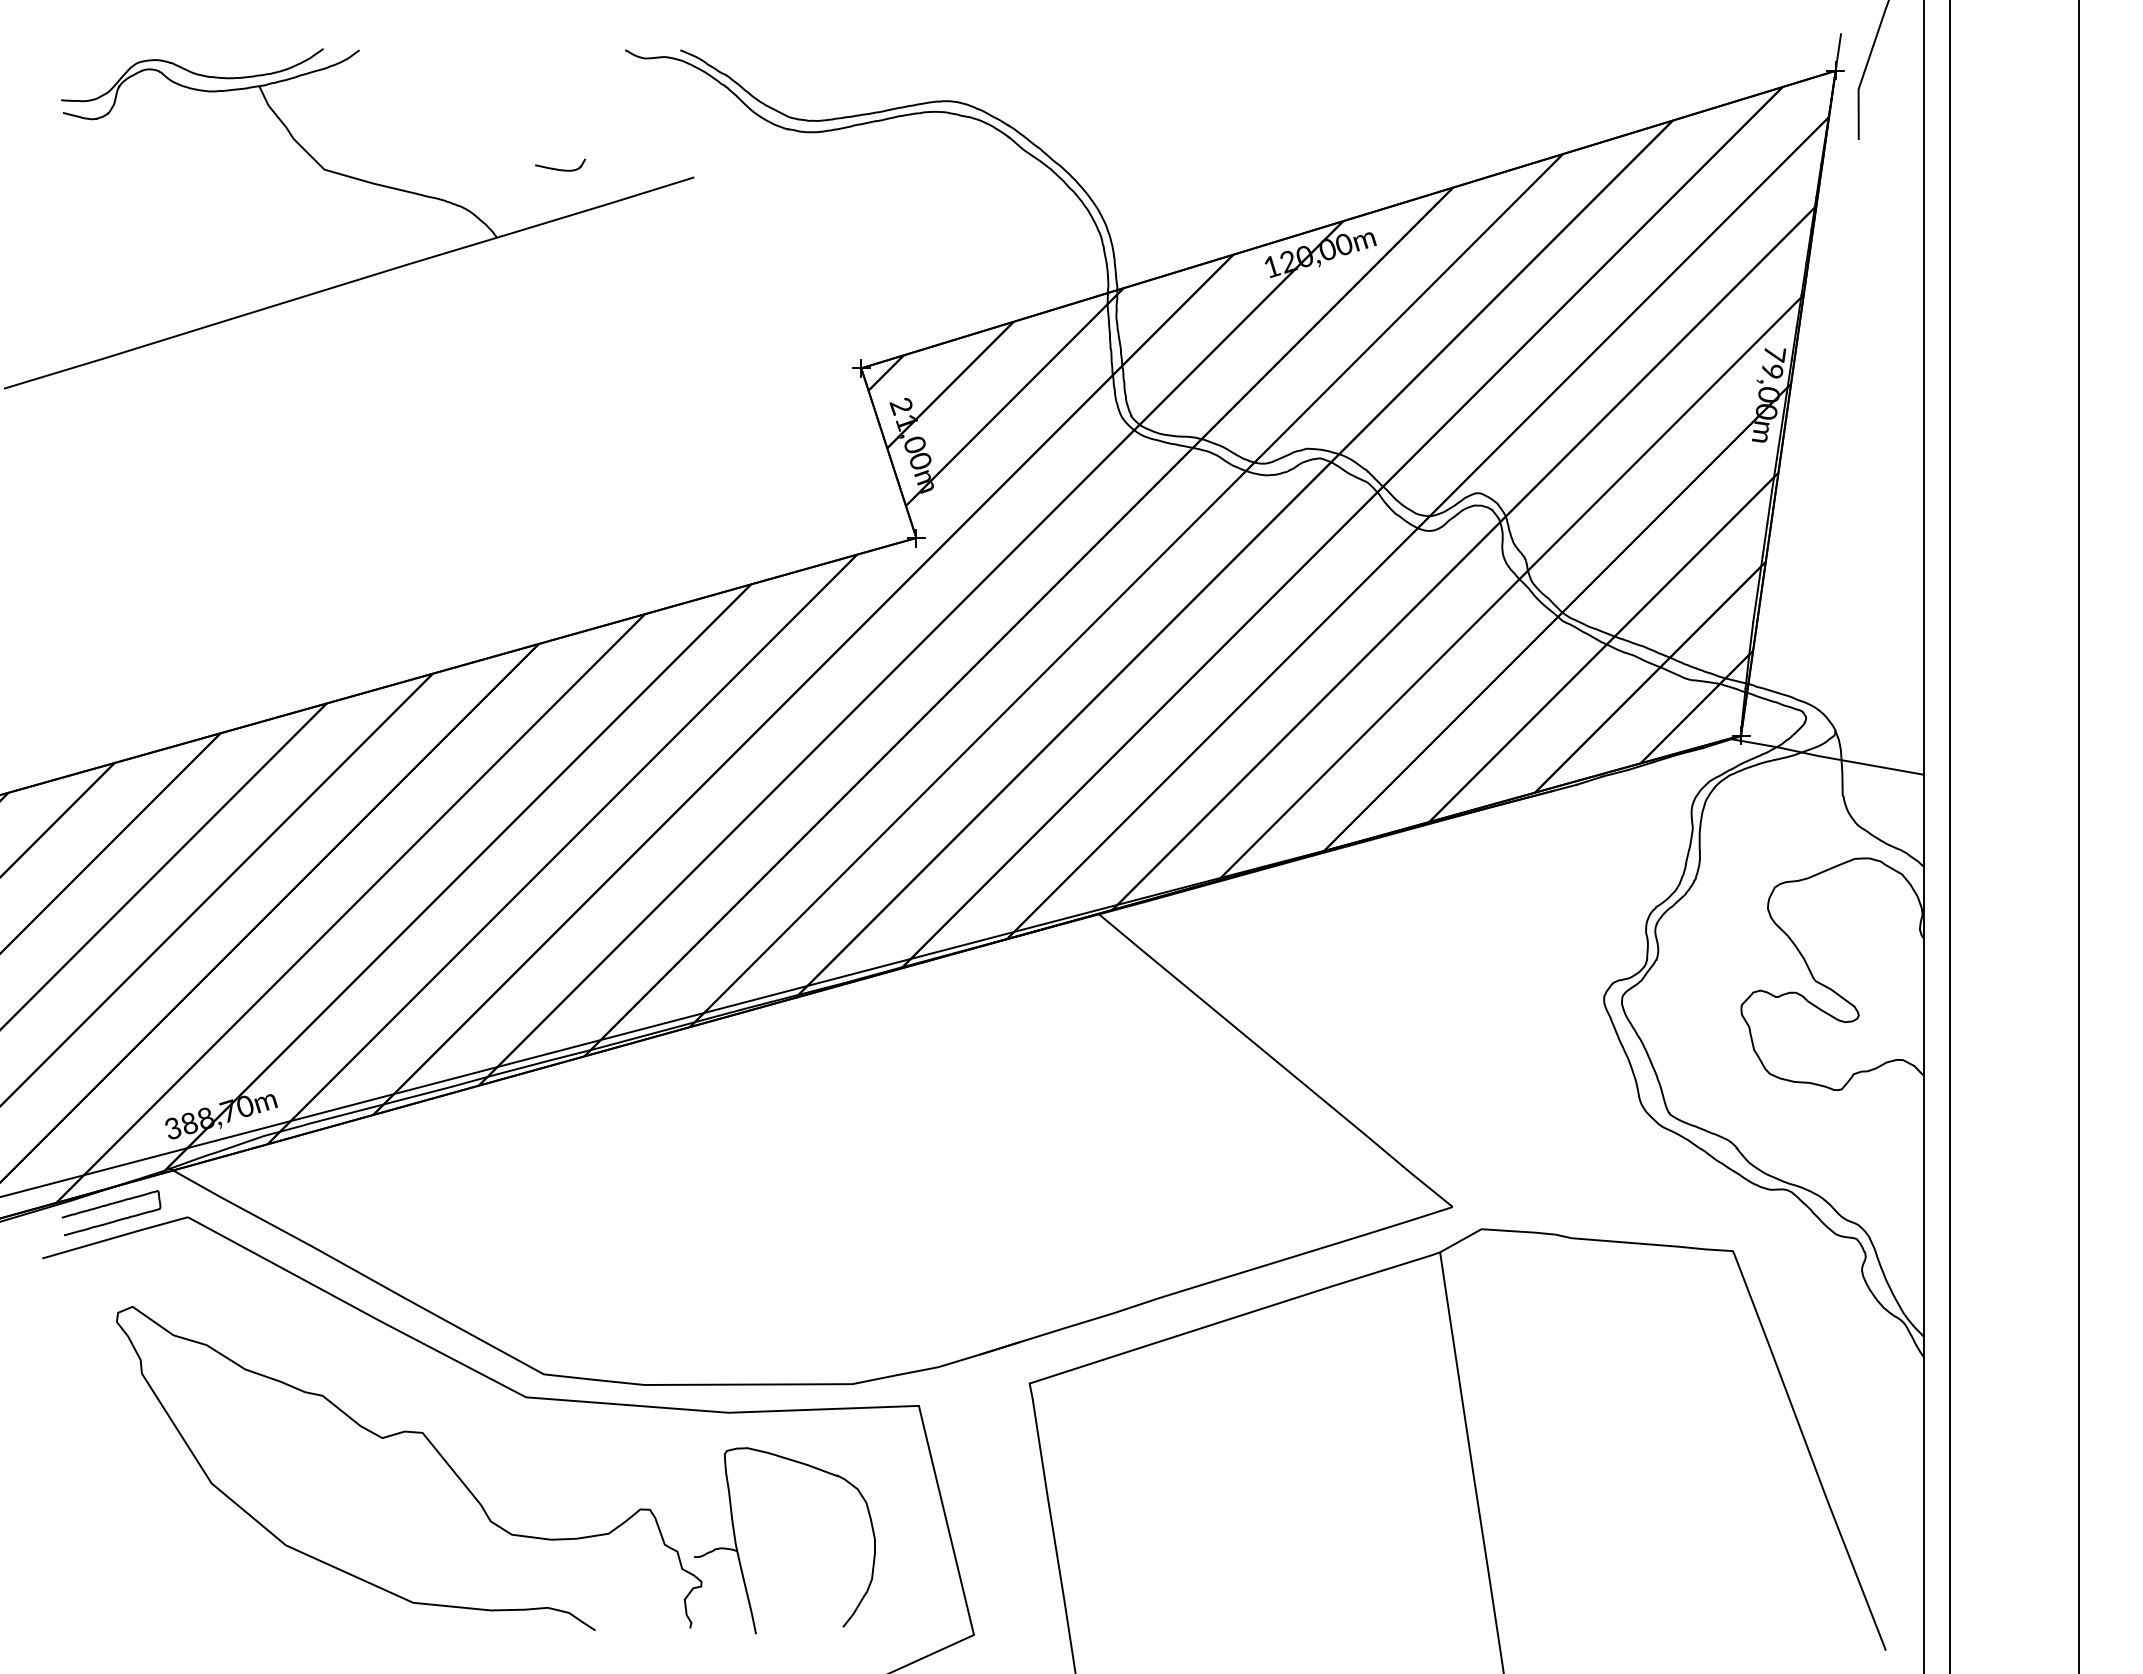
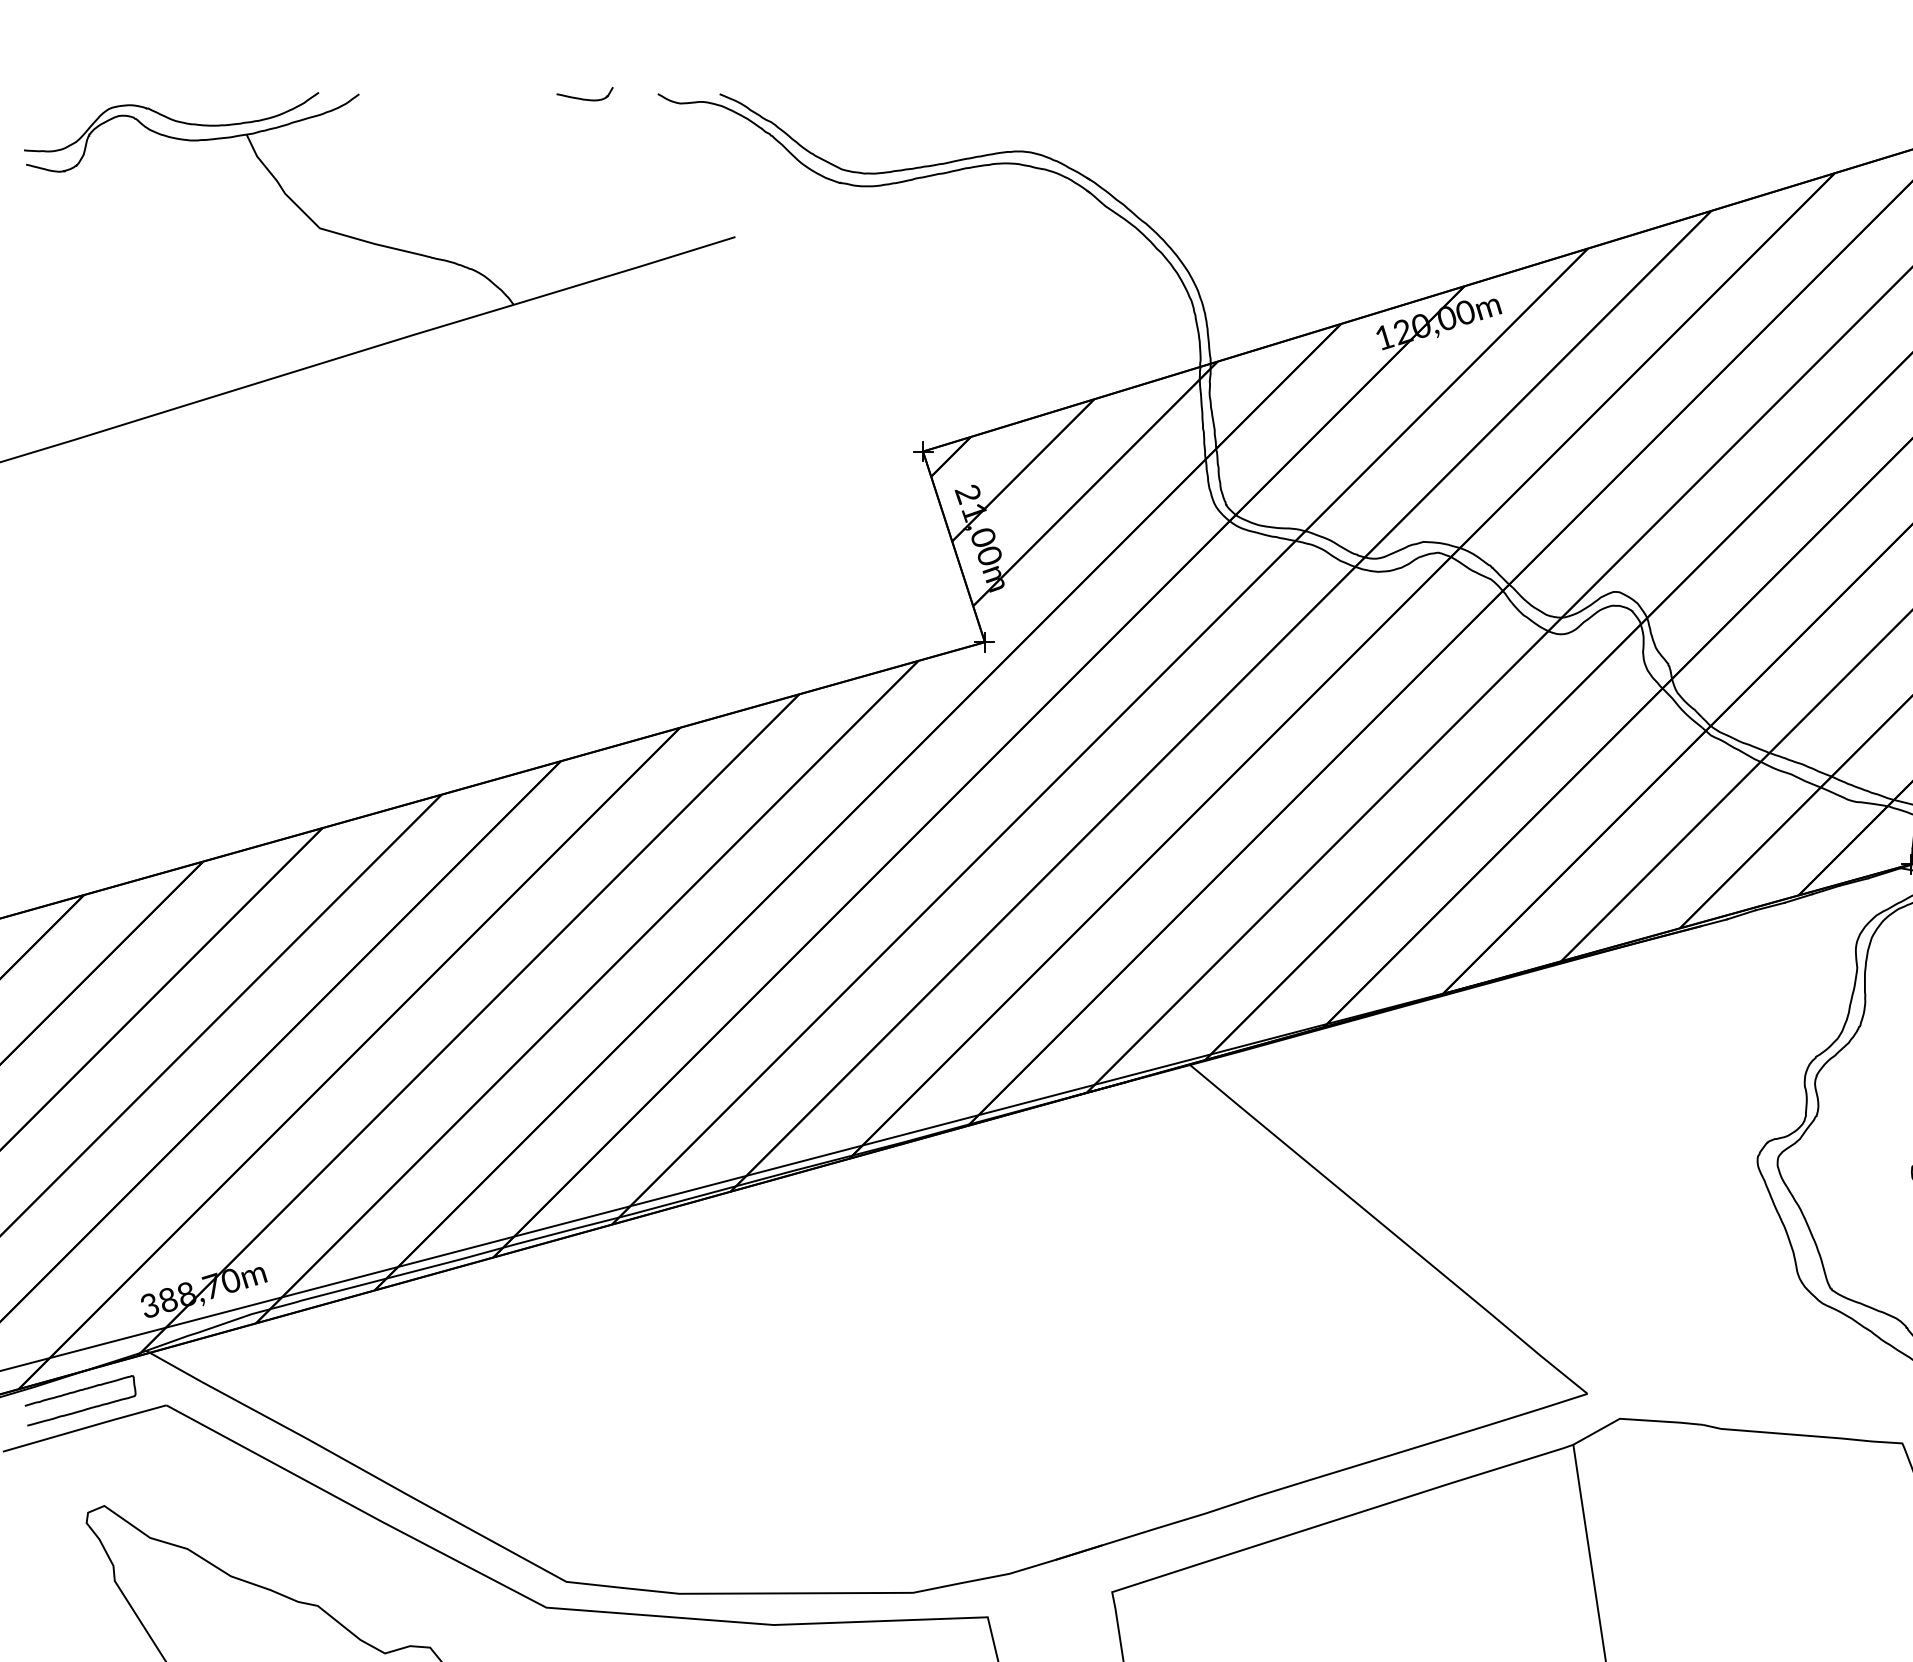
curve: (557, 168) -> (581, 97), moved

